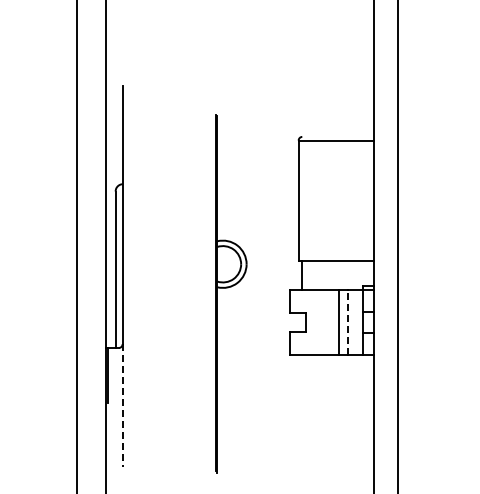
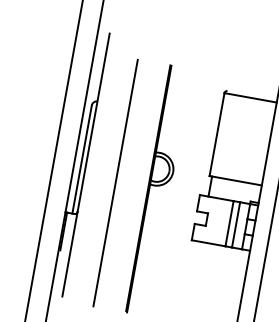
line: (168, 293) -> (115, 182), added
line: (348, 322) -> (236, 224), dashed -> solid
line: (122, 406) -> (69, 254), dashed -> solid

